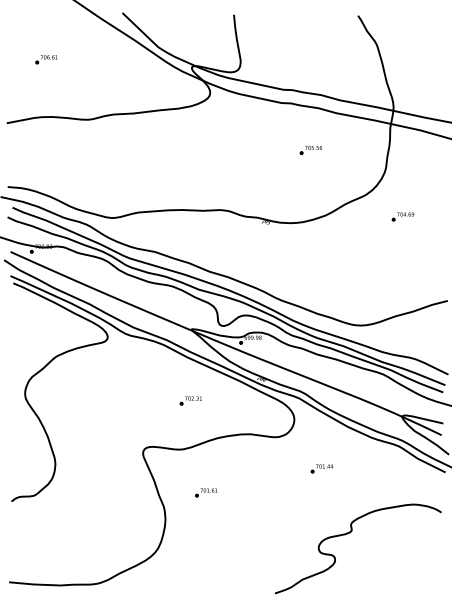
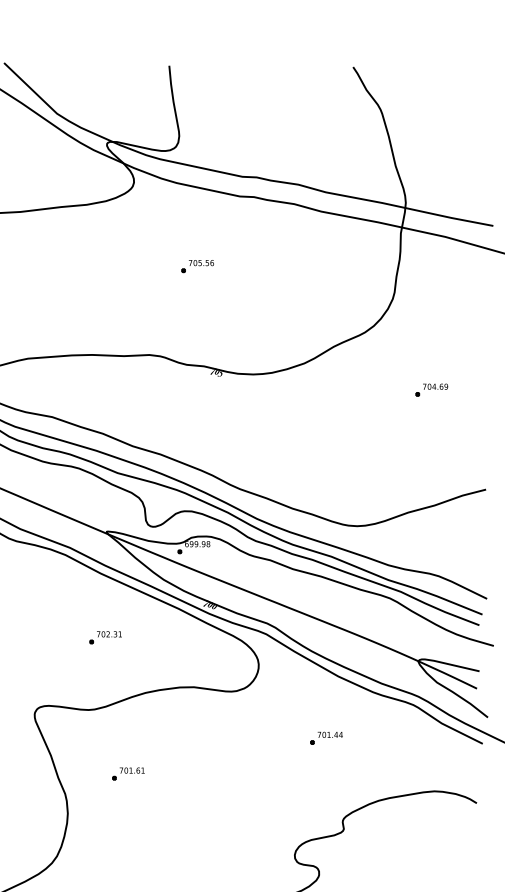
part: (310, 150) -> (196, 266), moved
part: (402, 216) -> (430, 389), moved
part: (321, 468) -> (325, 737), moved

